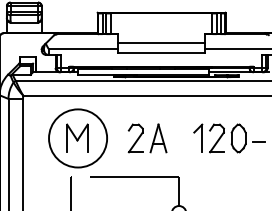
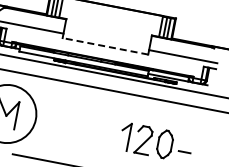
line: (161, 43) -> (107, 36), removed
line: (161, 53) -> (105, 46), solid -> dashed
part: (147, 138) -> (75, 127), removed

